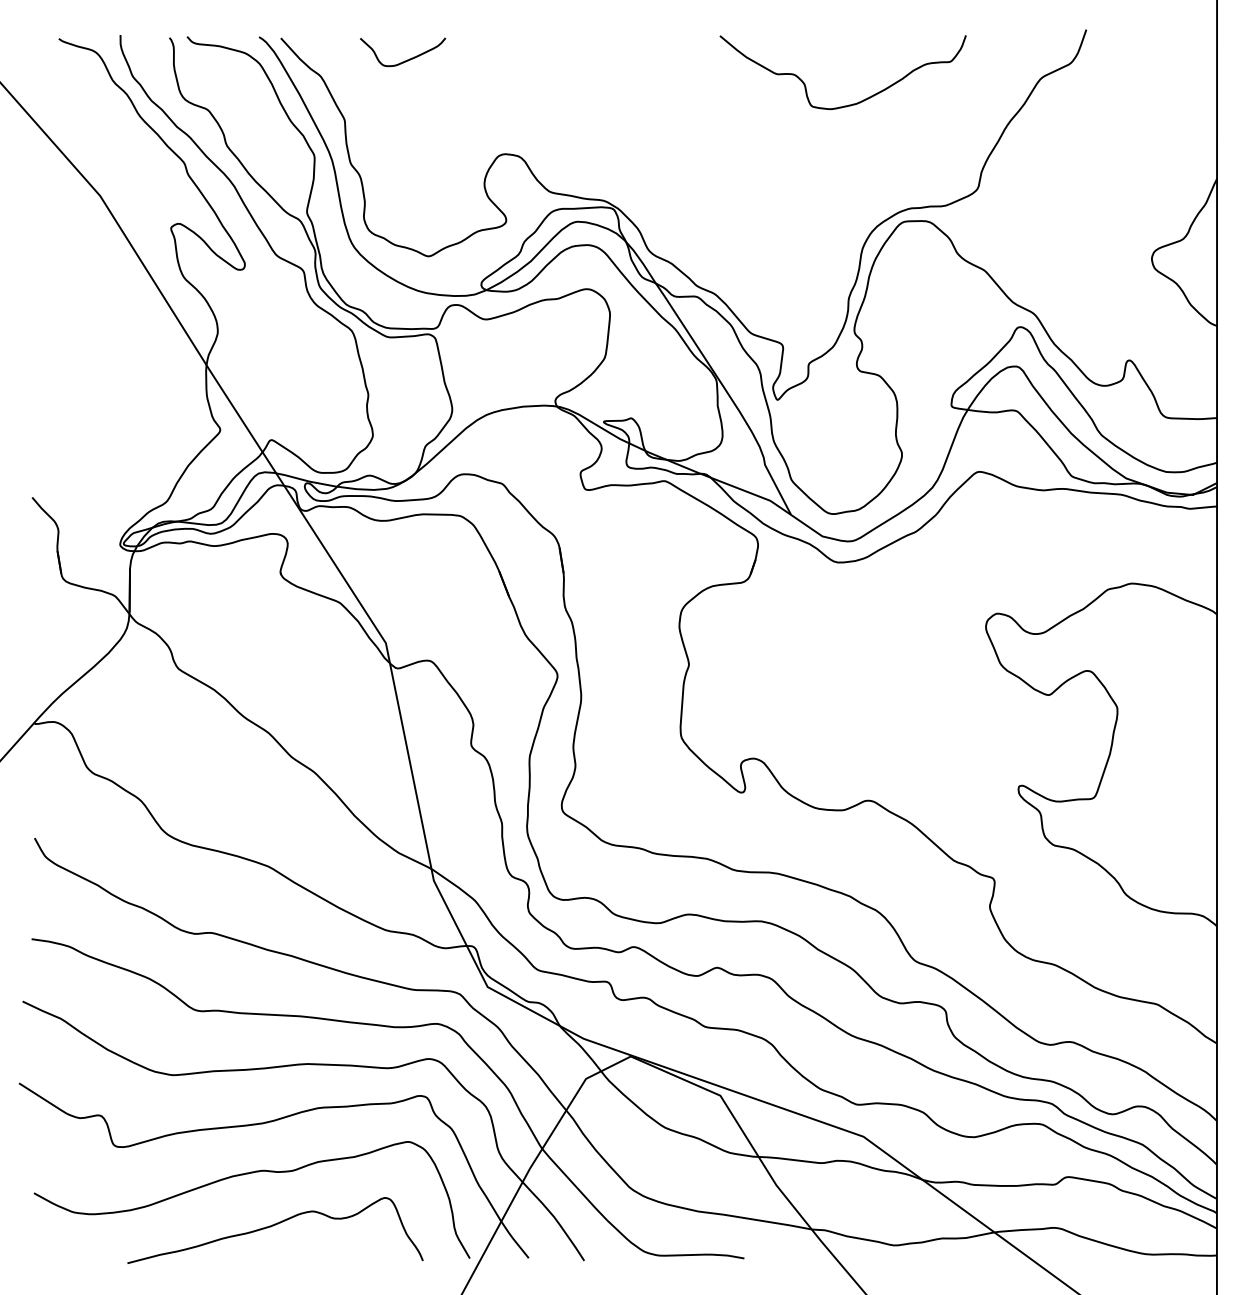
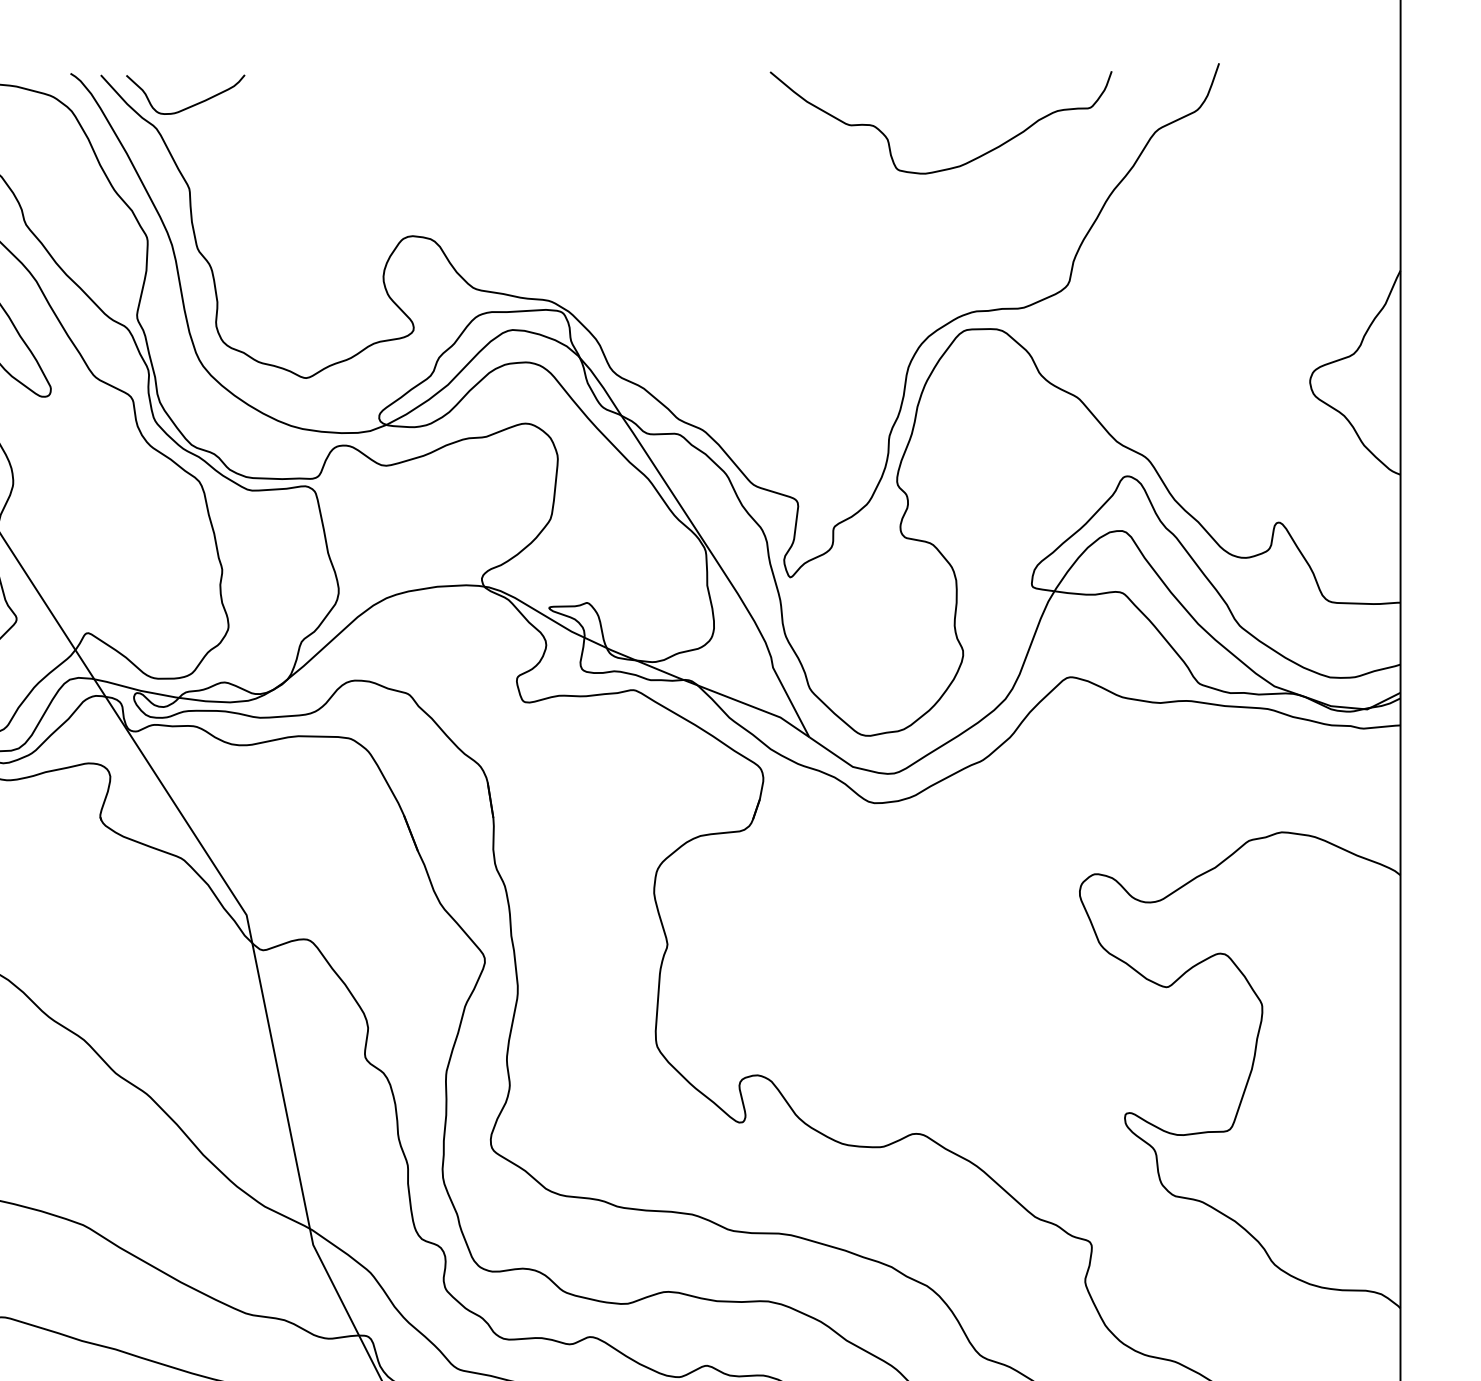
curve: (407, 59) -> (191, 104), moved
curve: (849, 104) -> (949, 167), moved

